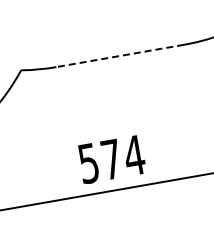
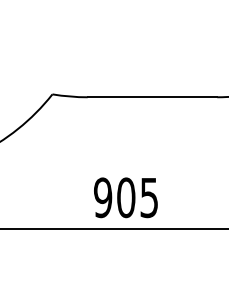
line: (120, 56) -> (152, 97), dashed -> solid
text: (111, 159) -> (126, 197), 574 -> 905

